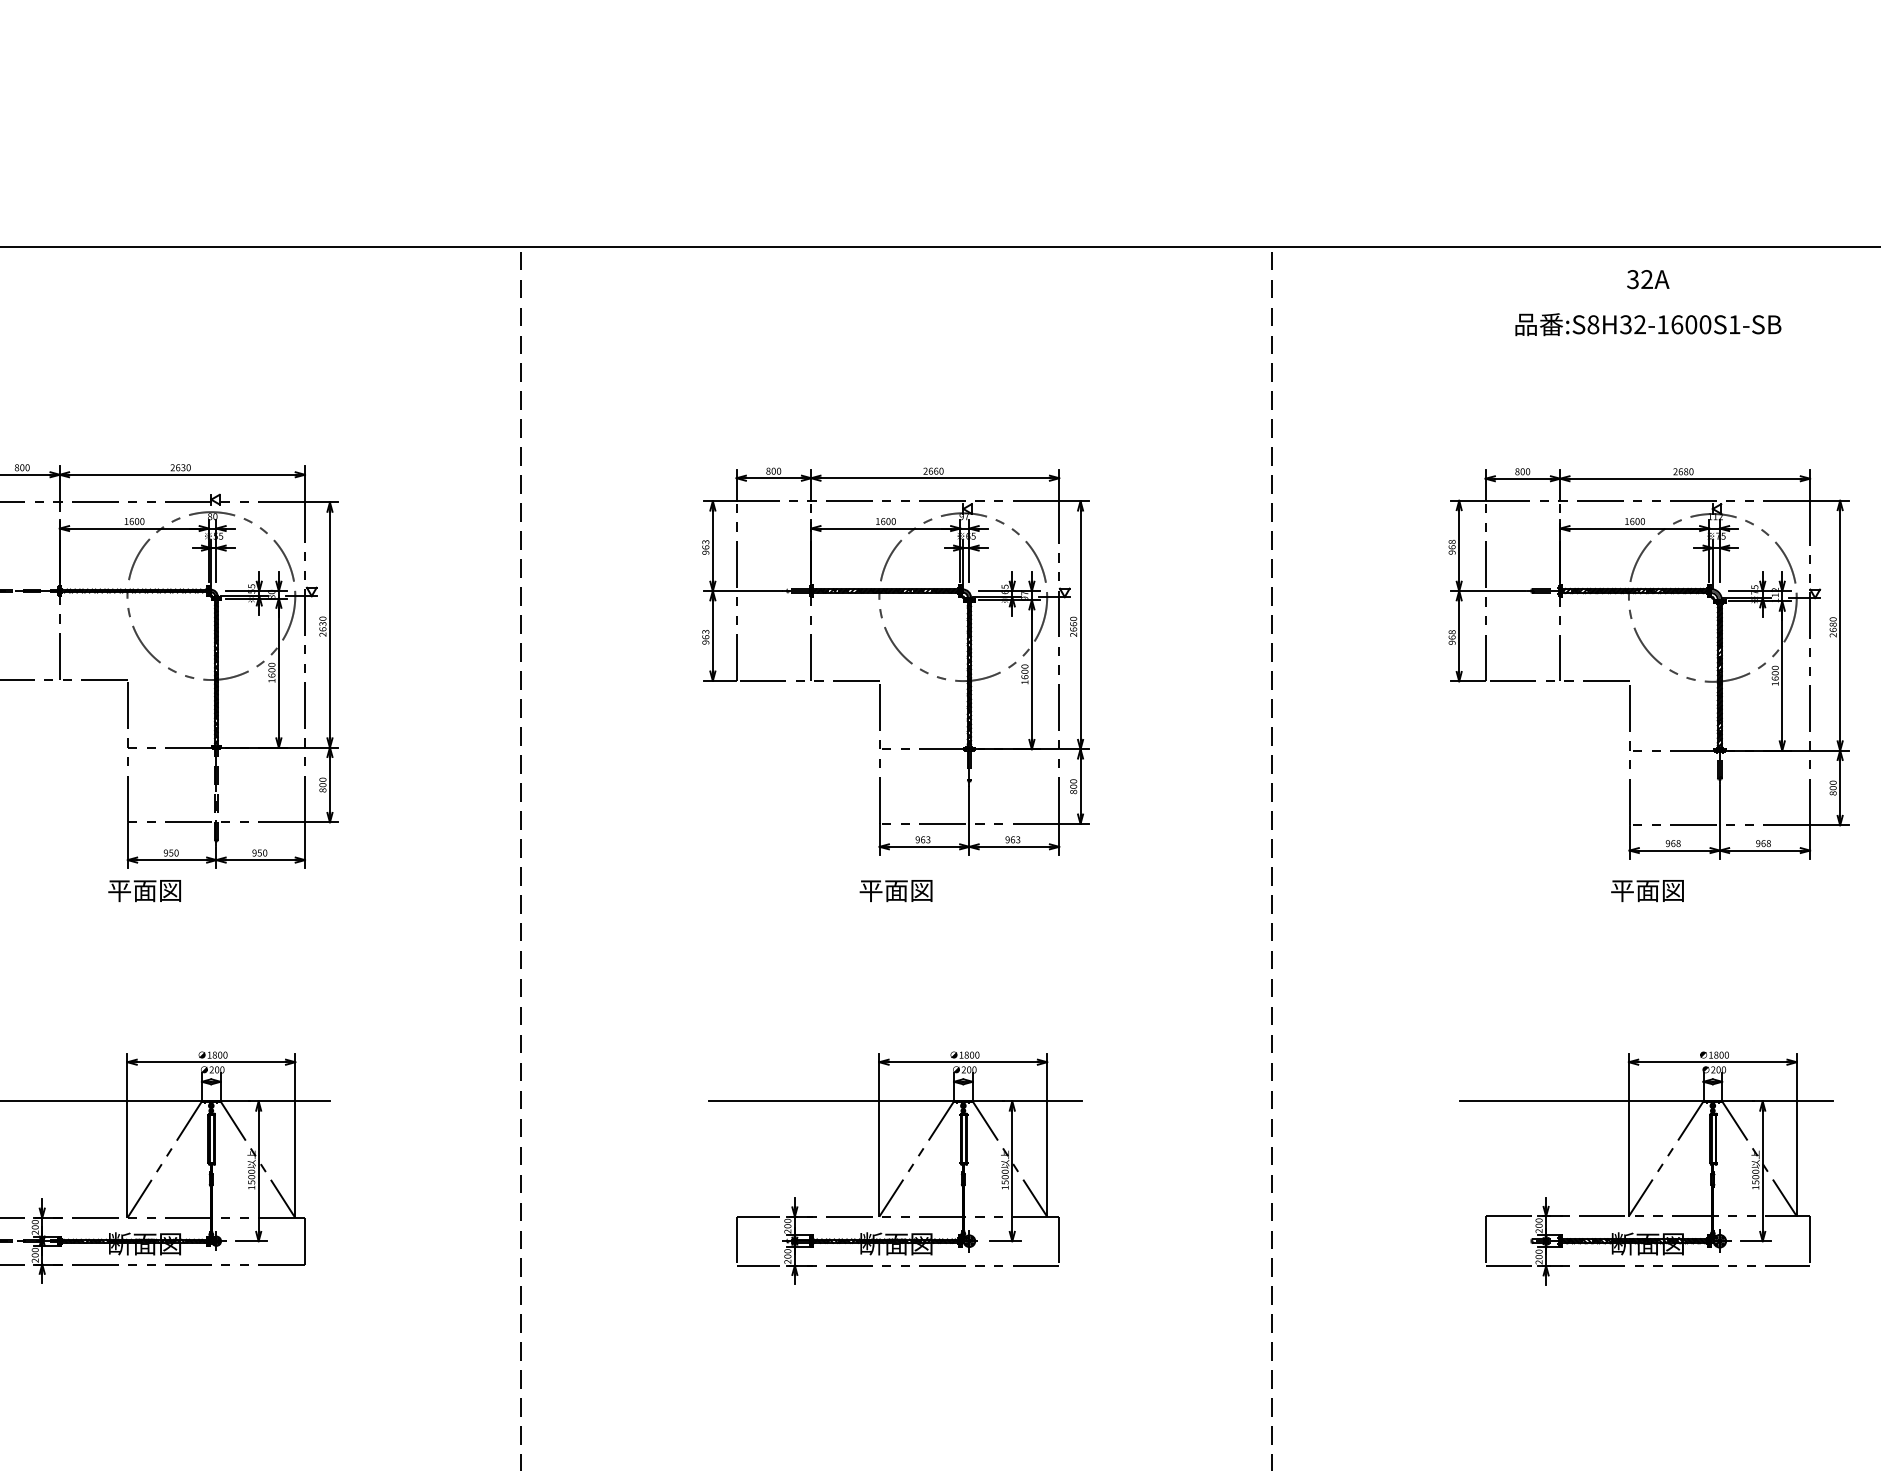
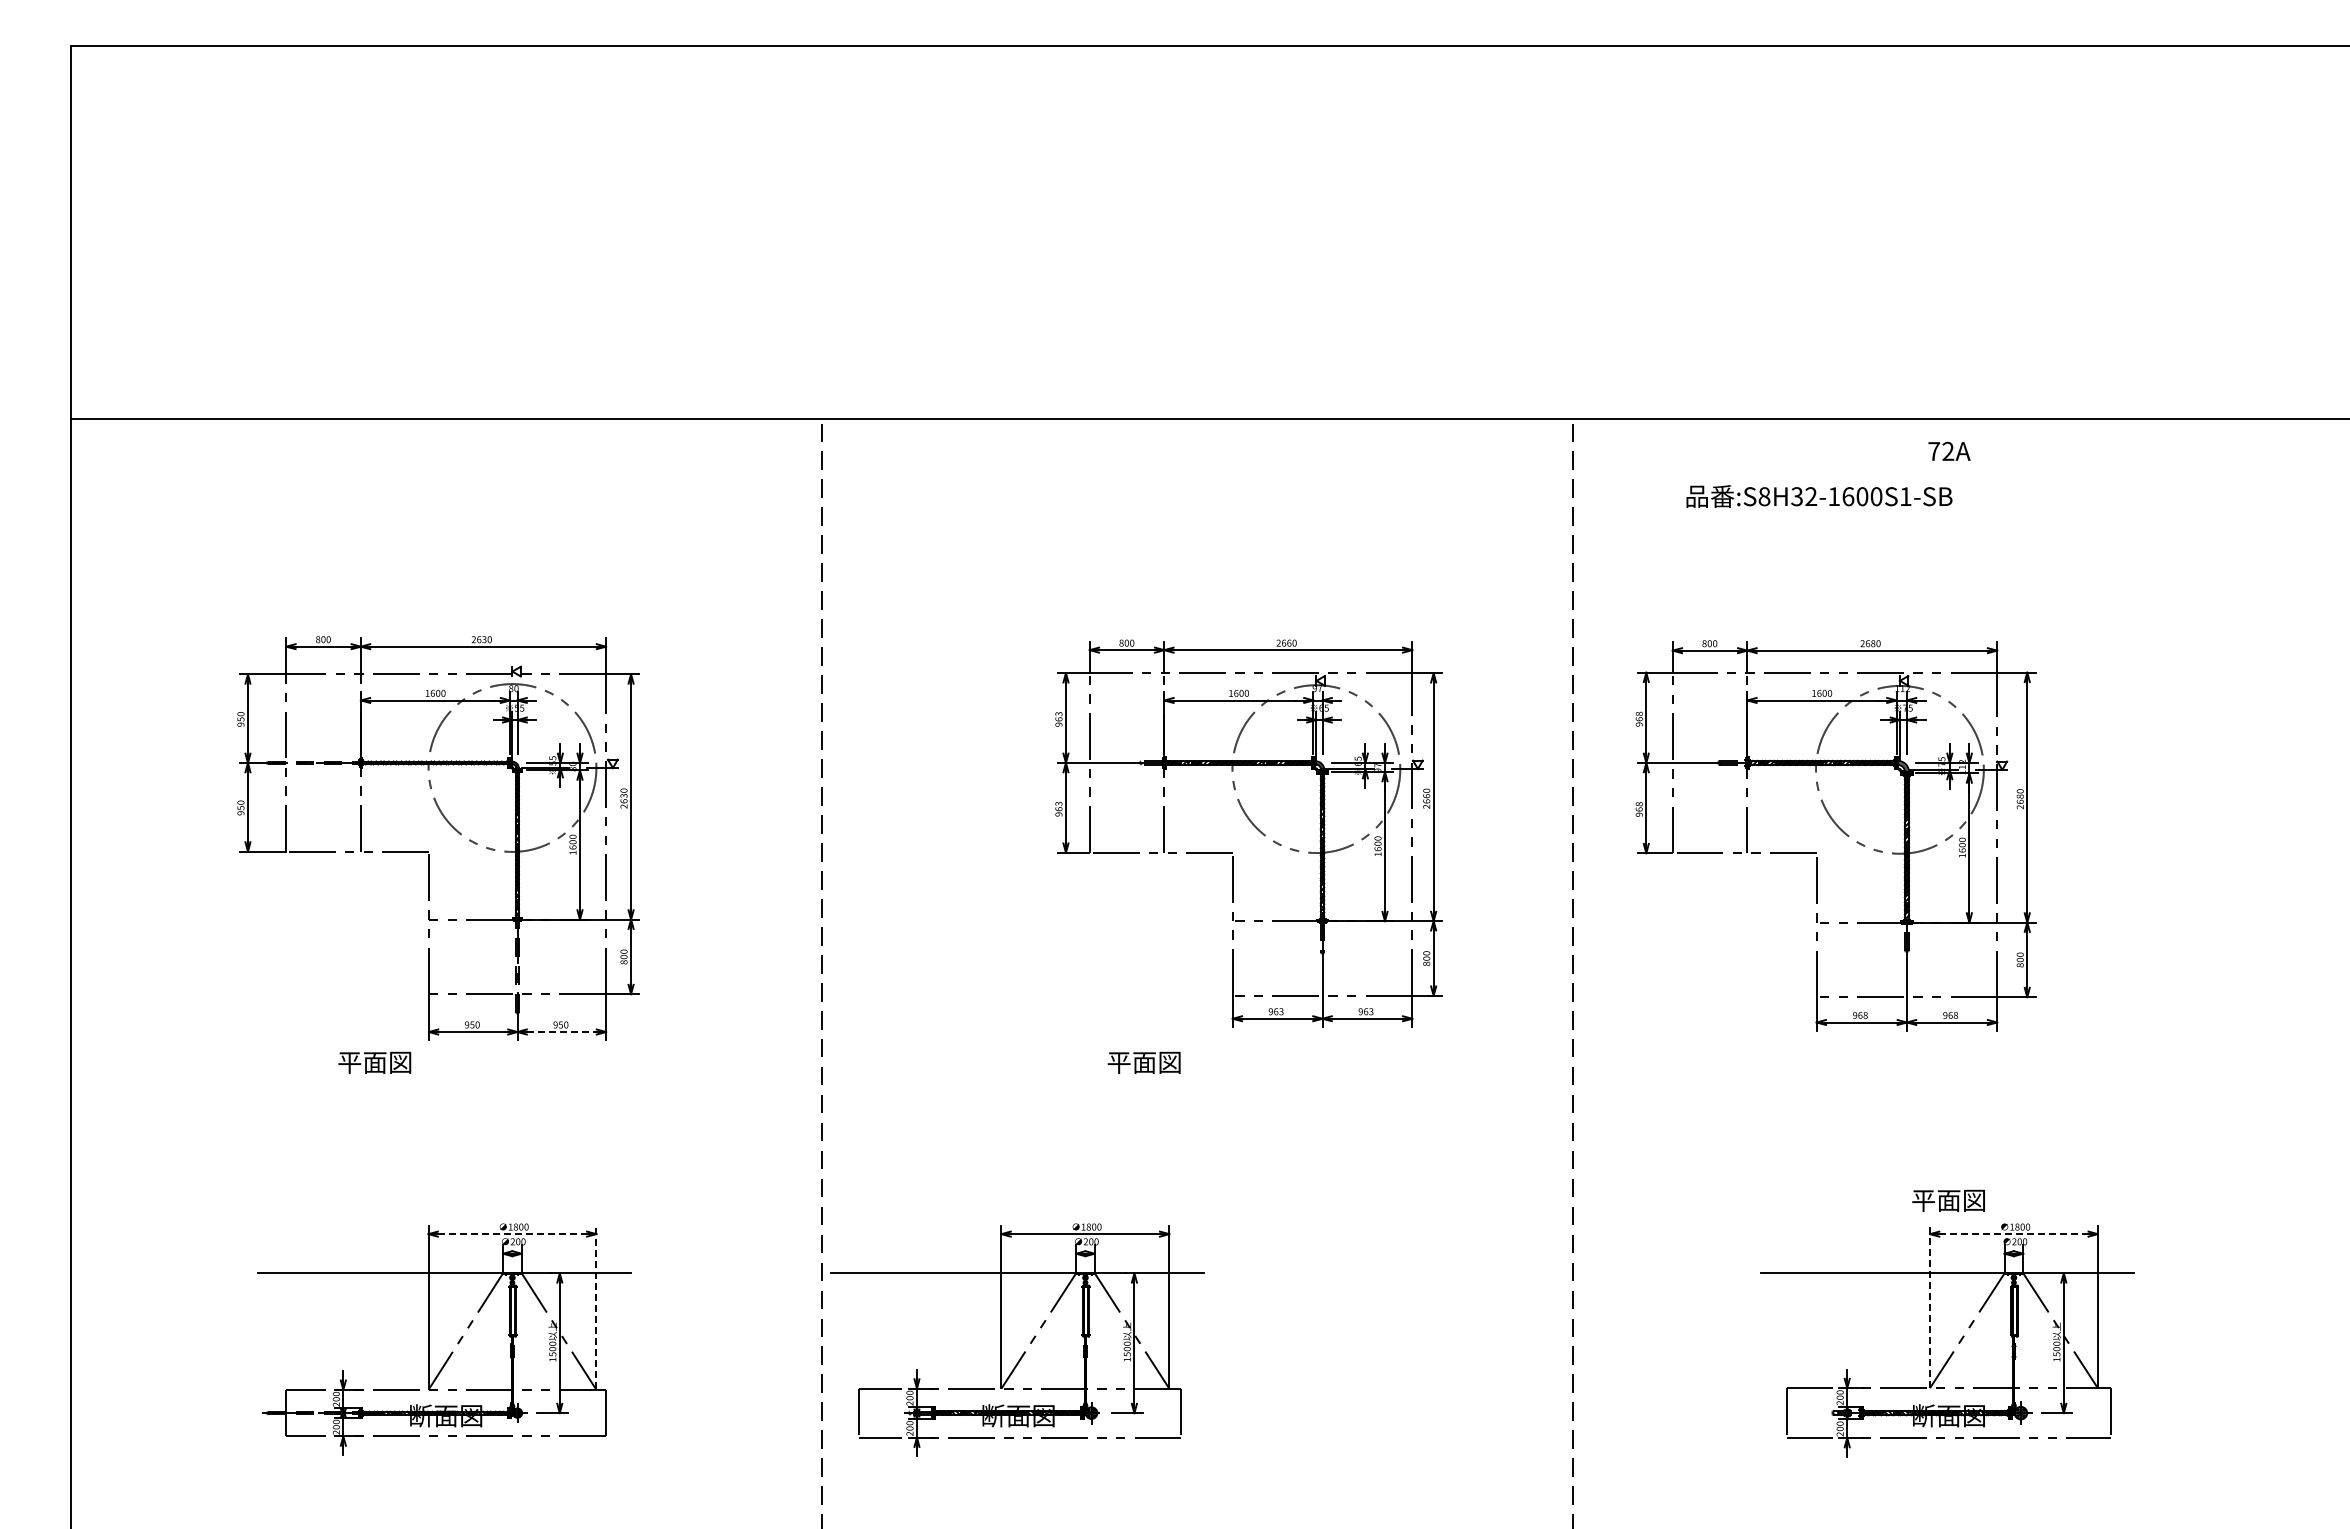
text: (1633, 279) -> (1934, 451), 32A -> 72A
text: (1648, 324) -> (1819, 496), moved
part: (901, 655) -> (1254, 827), moved
part: (1653, 658) -> (1840, 830), moved
line: (260, 860) -> (561, 1032), solid -> dashed
text: (144, 890) -> (374, 1062), moved
text: (895, 890) -> (1143, 1062), moved
text: (1647, 890) -> (1948, 1200), moved
line: (211, 1062) -> (512, 1234), solid -> dashed
line: (1712, 1062) -> (2013, 1234), solid -> dashed
line: (1629, 1134) -> (1930, 1306), solid -> dashed
line: (295, 1135) -> (596, 1307), solid -> dashed
part: (908, 1169) -> (1030, 1341), moved

